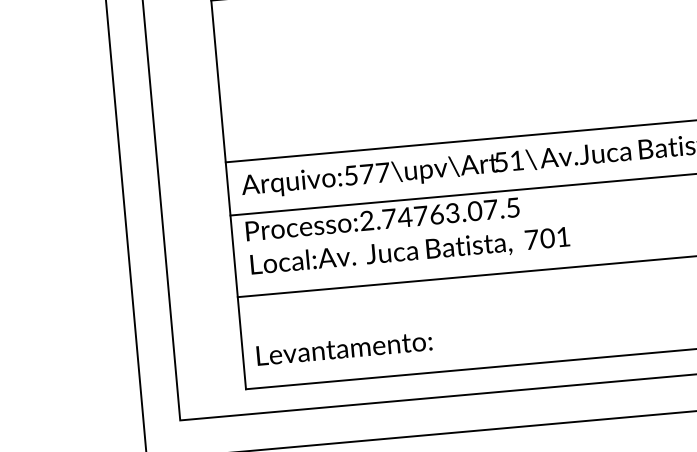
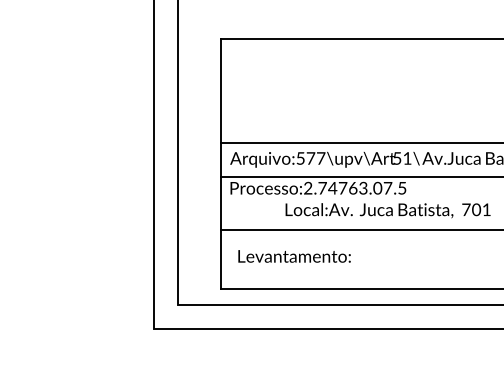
text: (409, 251) -> (387, 210), moved
text: (344, 348) -> (294, 256), moved

